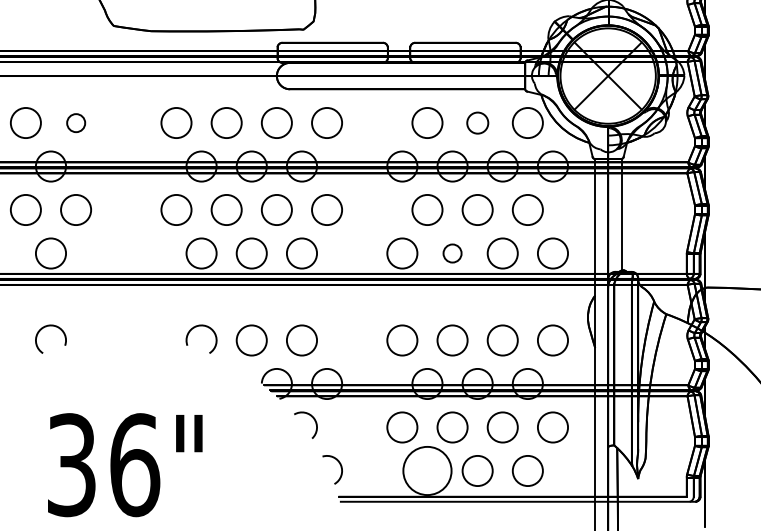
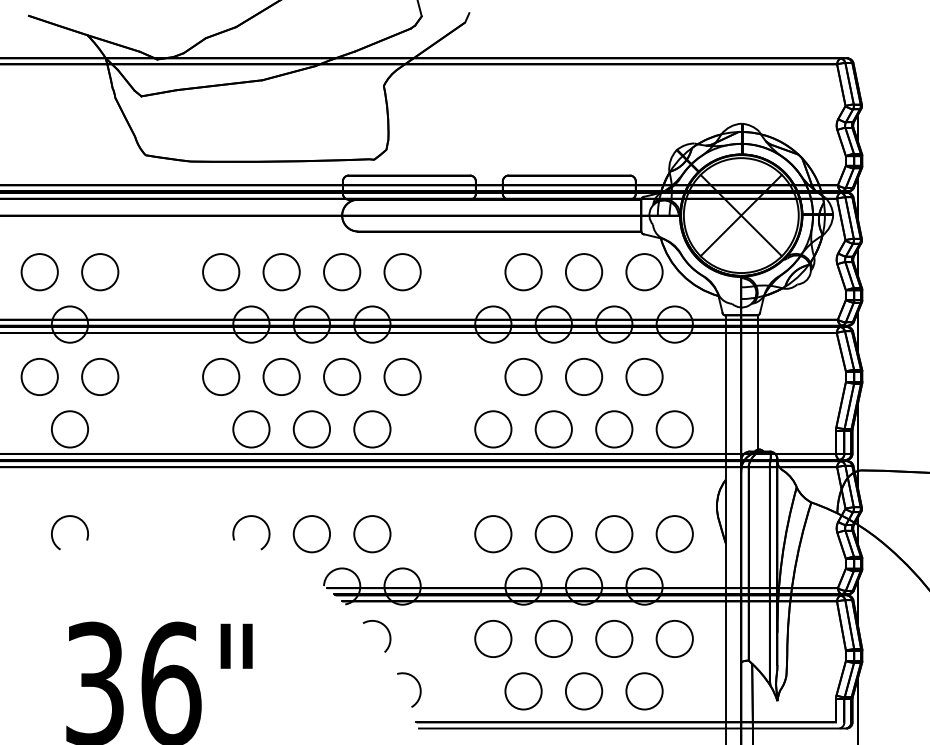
circle: (76, 123) -> (100, 272), size x1.67
circle: (478, 123) -> (584, 272), size x1.43
circle: (452, 253) -> (553, 429), size x1.67
circle: (427, 471) -> (523, 691), size x0.62

